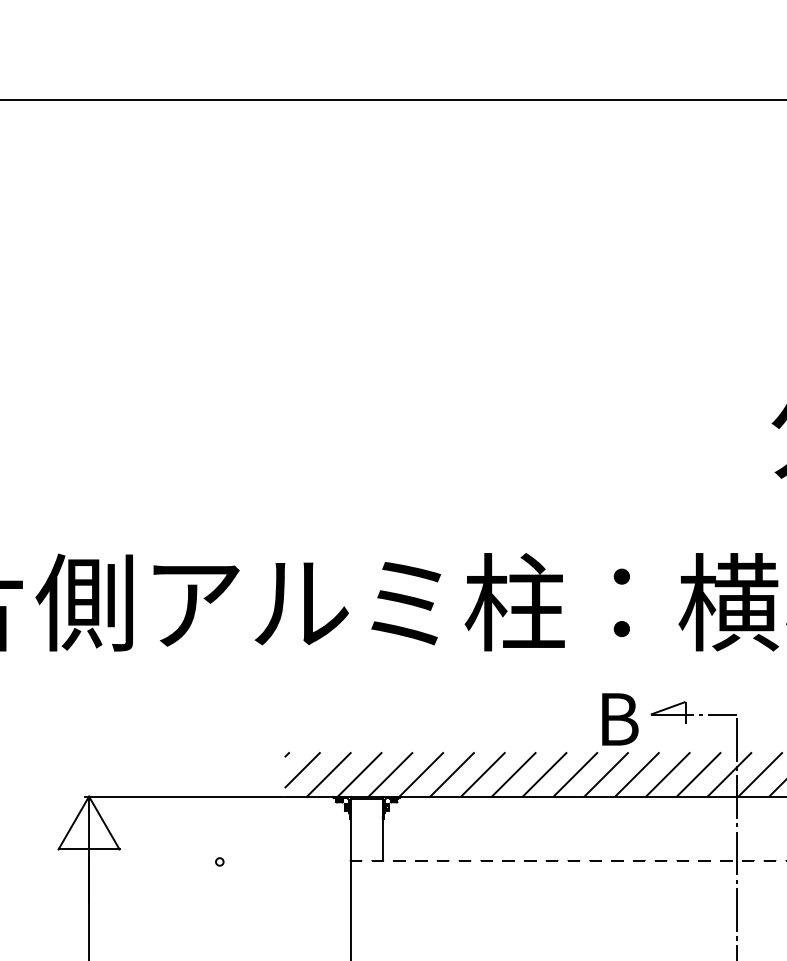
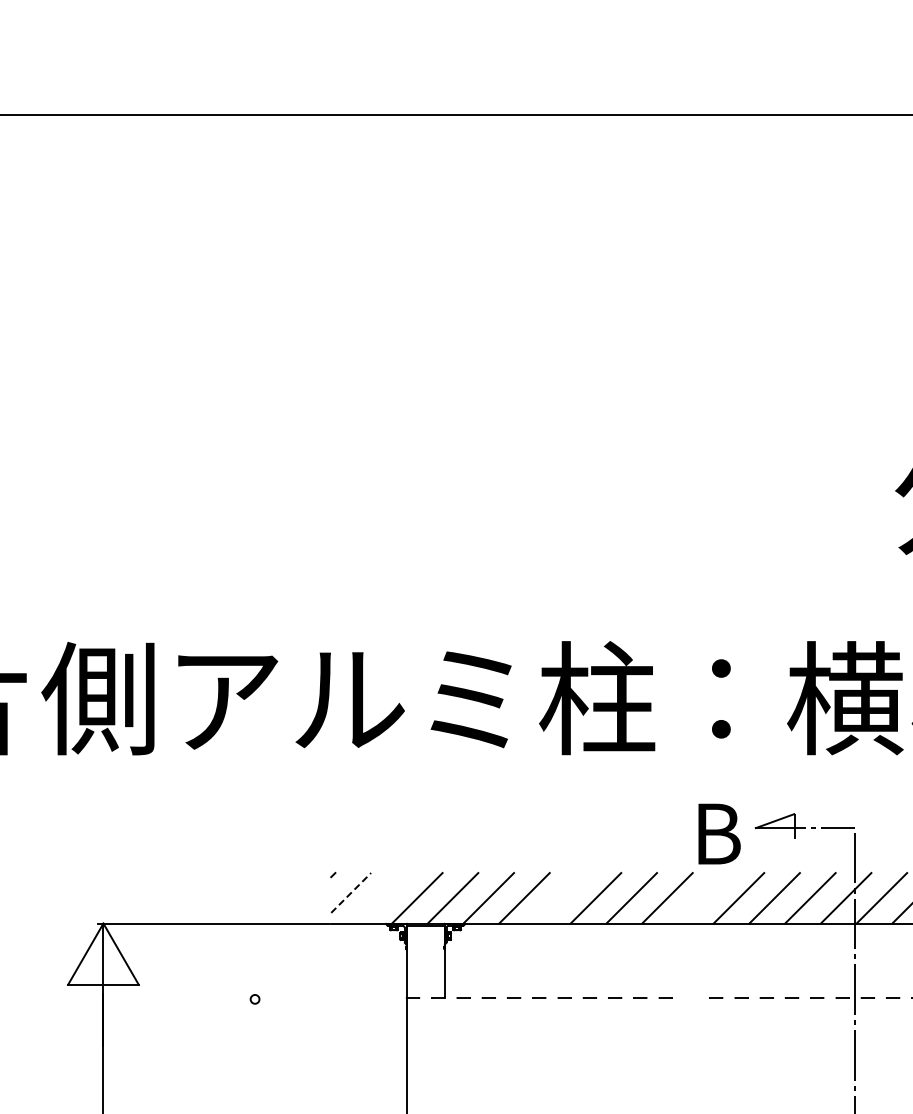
line: (302, 769) -> (351, 892), solid -> dashed
line: (328, 774) -> (381, 898), removed
line: (482, 774) -> (559, 898), removed
line: (605, 774) -> (702, 898), removed
line: (595, 860) -> (690, 997), removed

